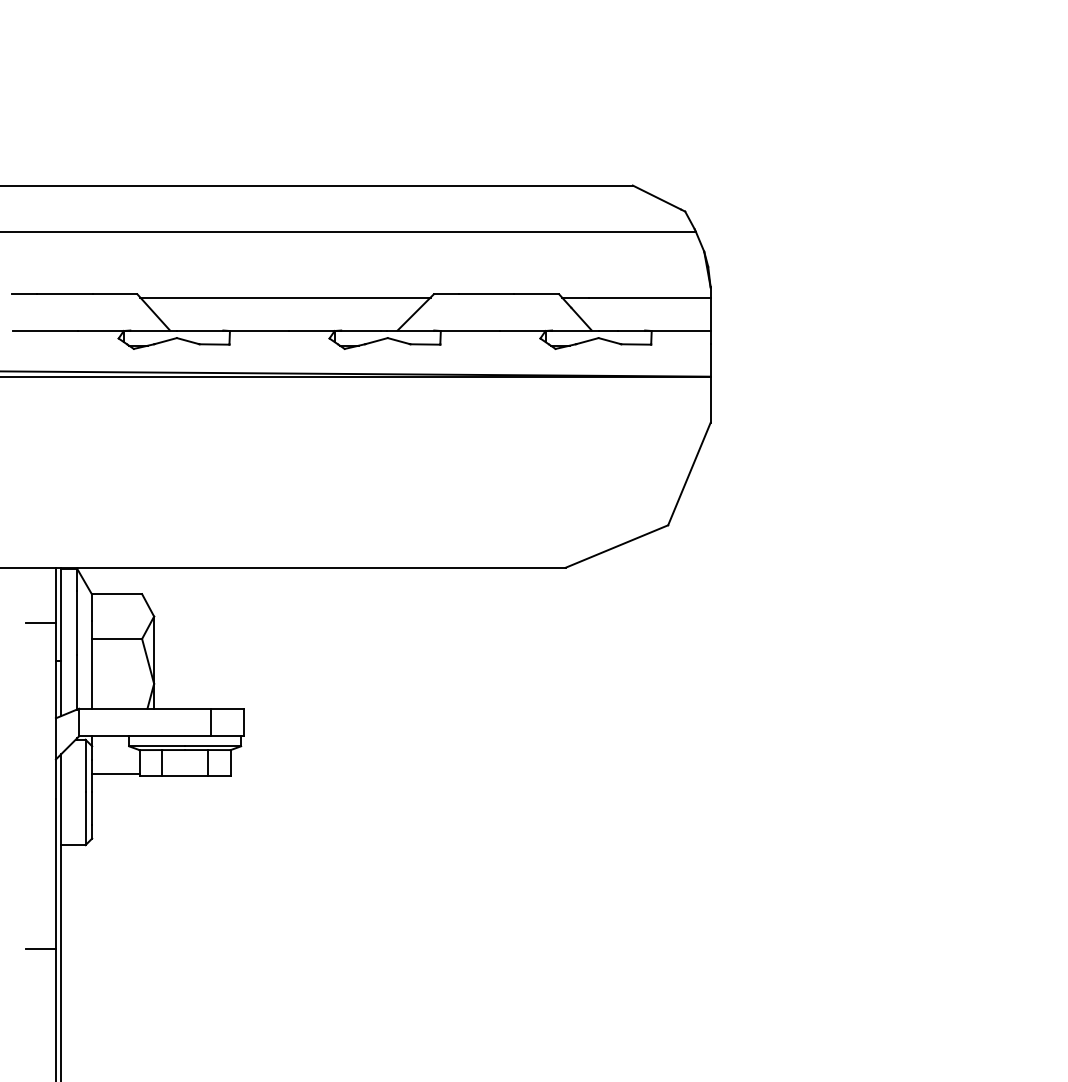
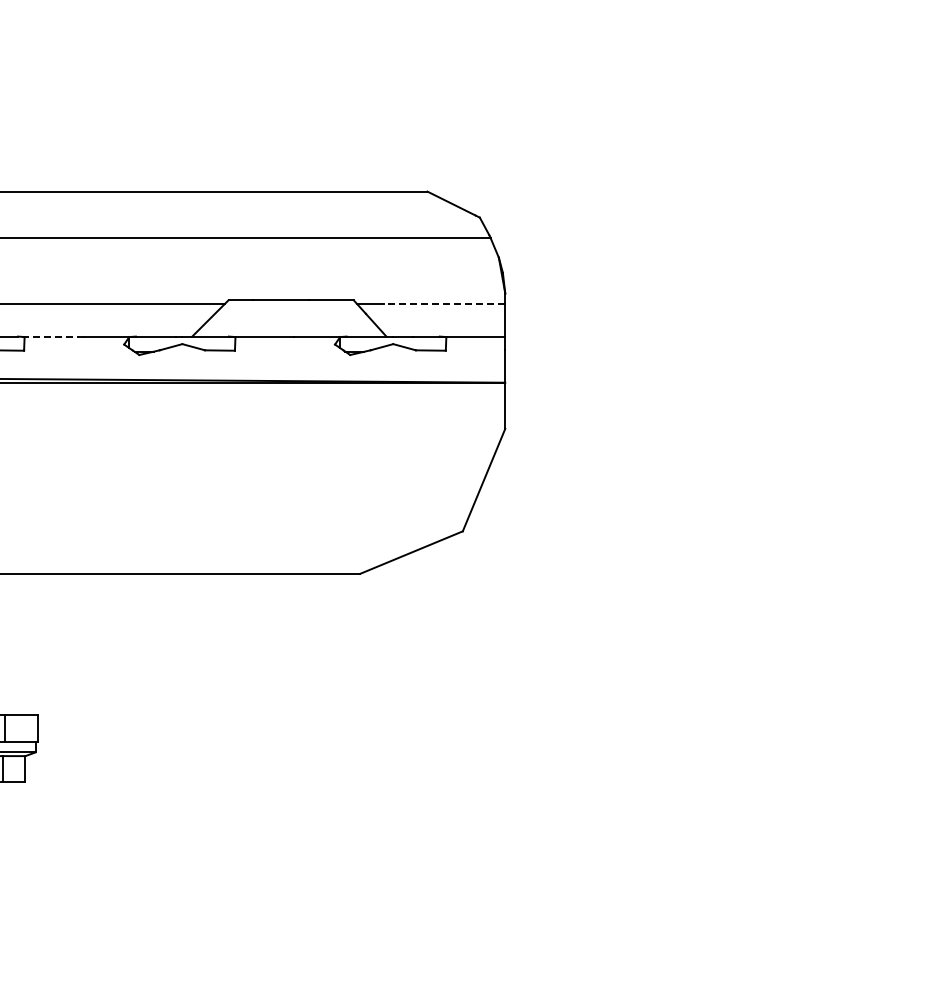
line: (649, 297) -> (444, 303), solid -> dashed
line: (256, 330) -> (51, 336), solid -> dashed

